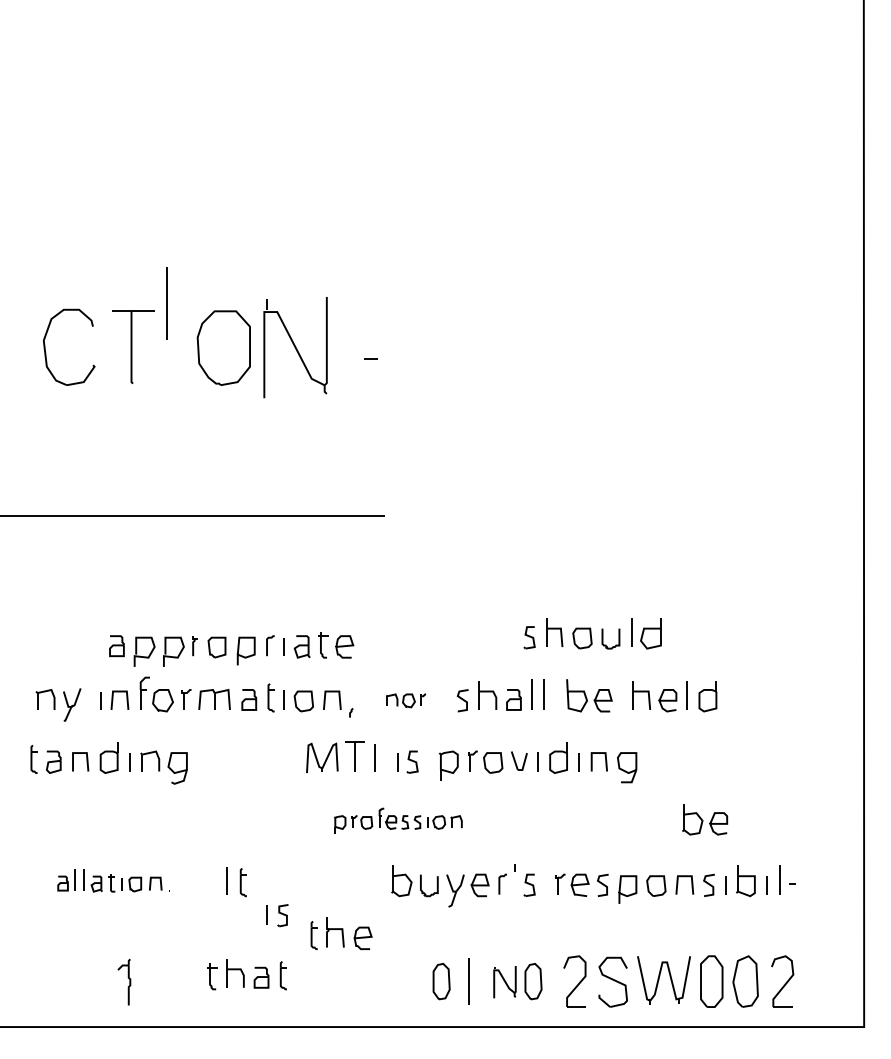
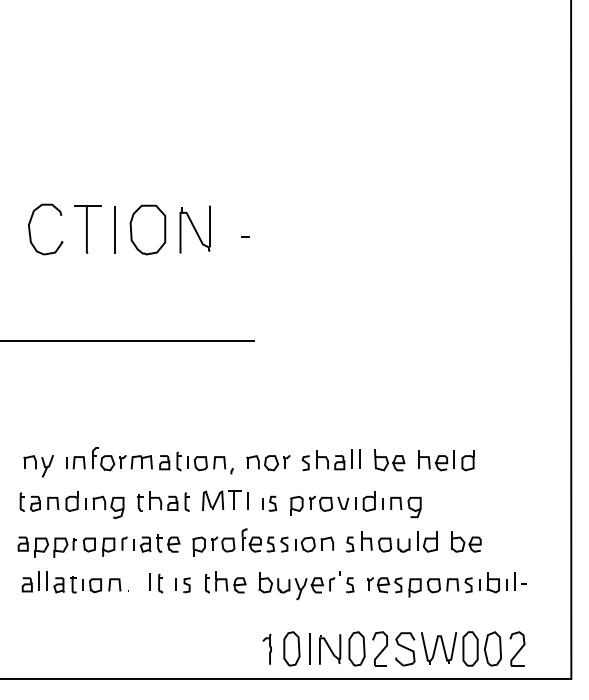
line: (165, 303) -> (114, 229), moved
part: (294, 347) -> (194, 229), size x0.71
part: (592, 633) -> (391, 541), moved
part: (230, 648) -> (98, 545), moved
part: (406, 701) -> (268, 463), size x1.67
part: (398, 820) -> (263, 542), size x1.67
part: (112, 881) -> (74, 582), size x1.43
part: (276, 915) -> (182, 585), moved
part: (341, 934) -> (225, 582), moved
part: (247, 974) -> (163, 501), moved
part: (123, 980) -> (266, 648), moved
part: (440, 980) -> (291, 648), size x1.43
part: (518, 980) -> (342, 648), size x1.43

